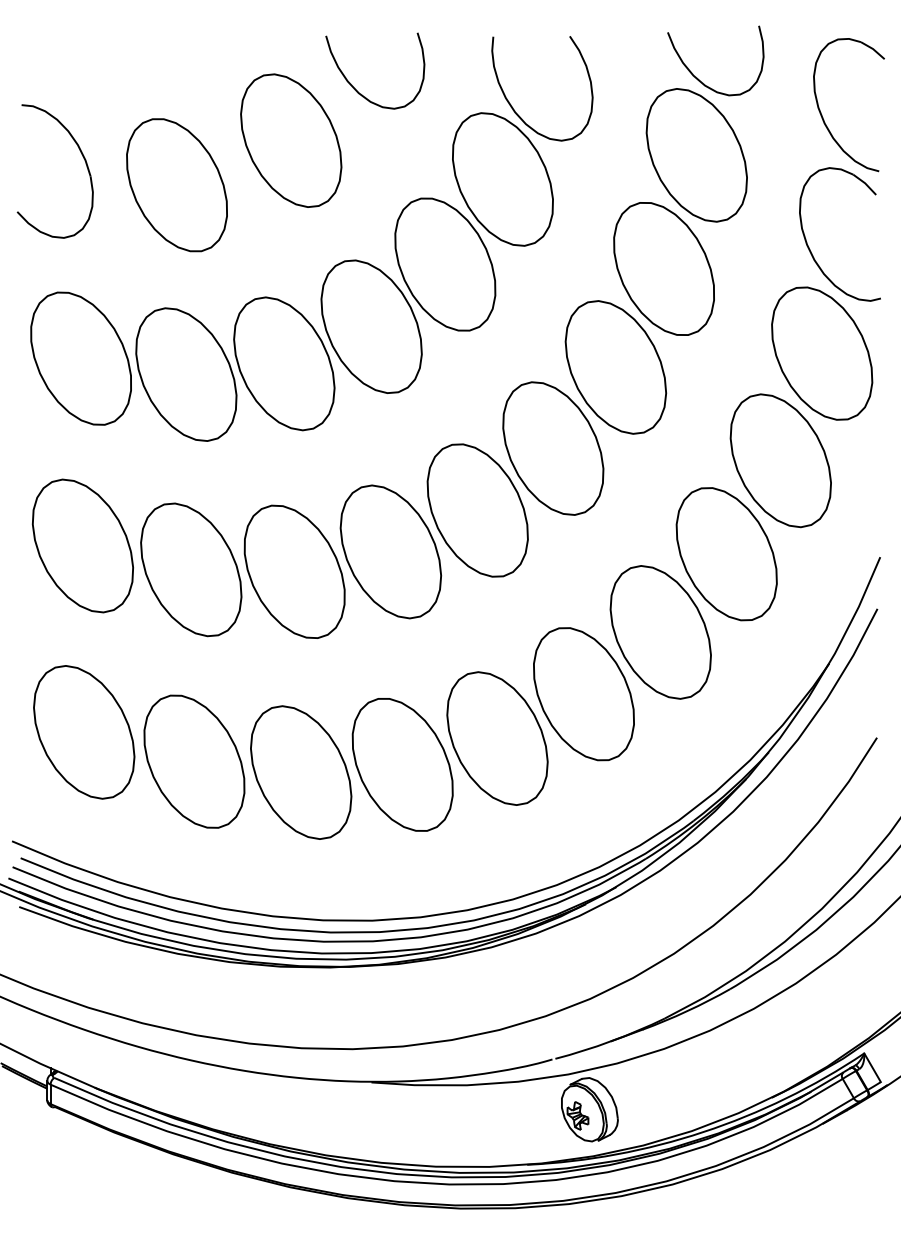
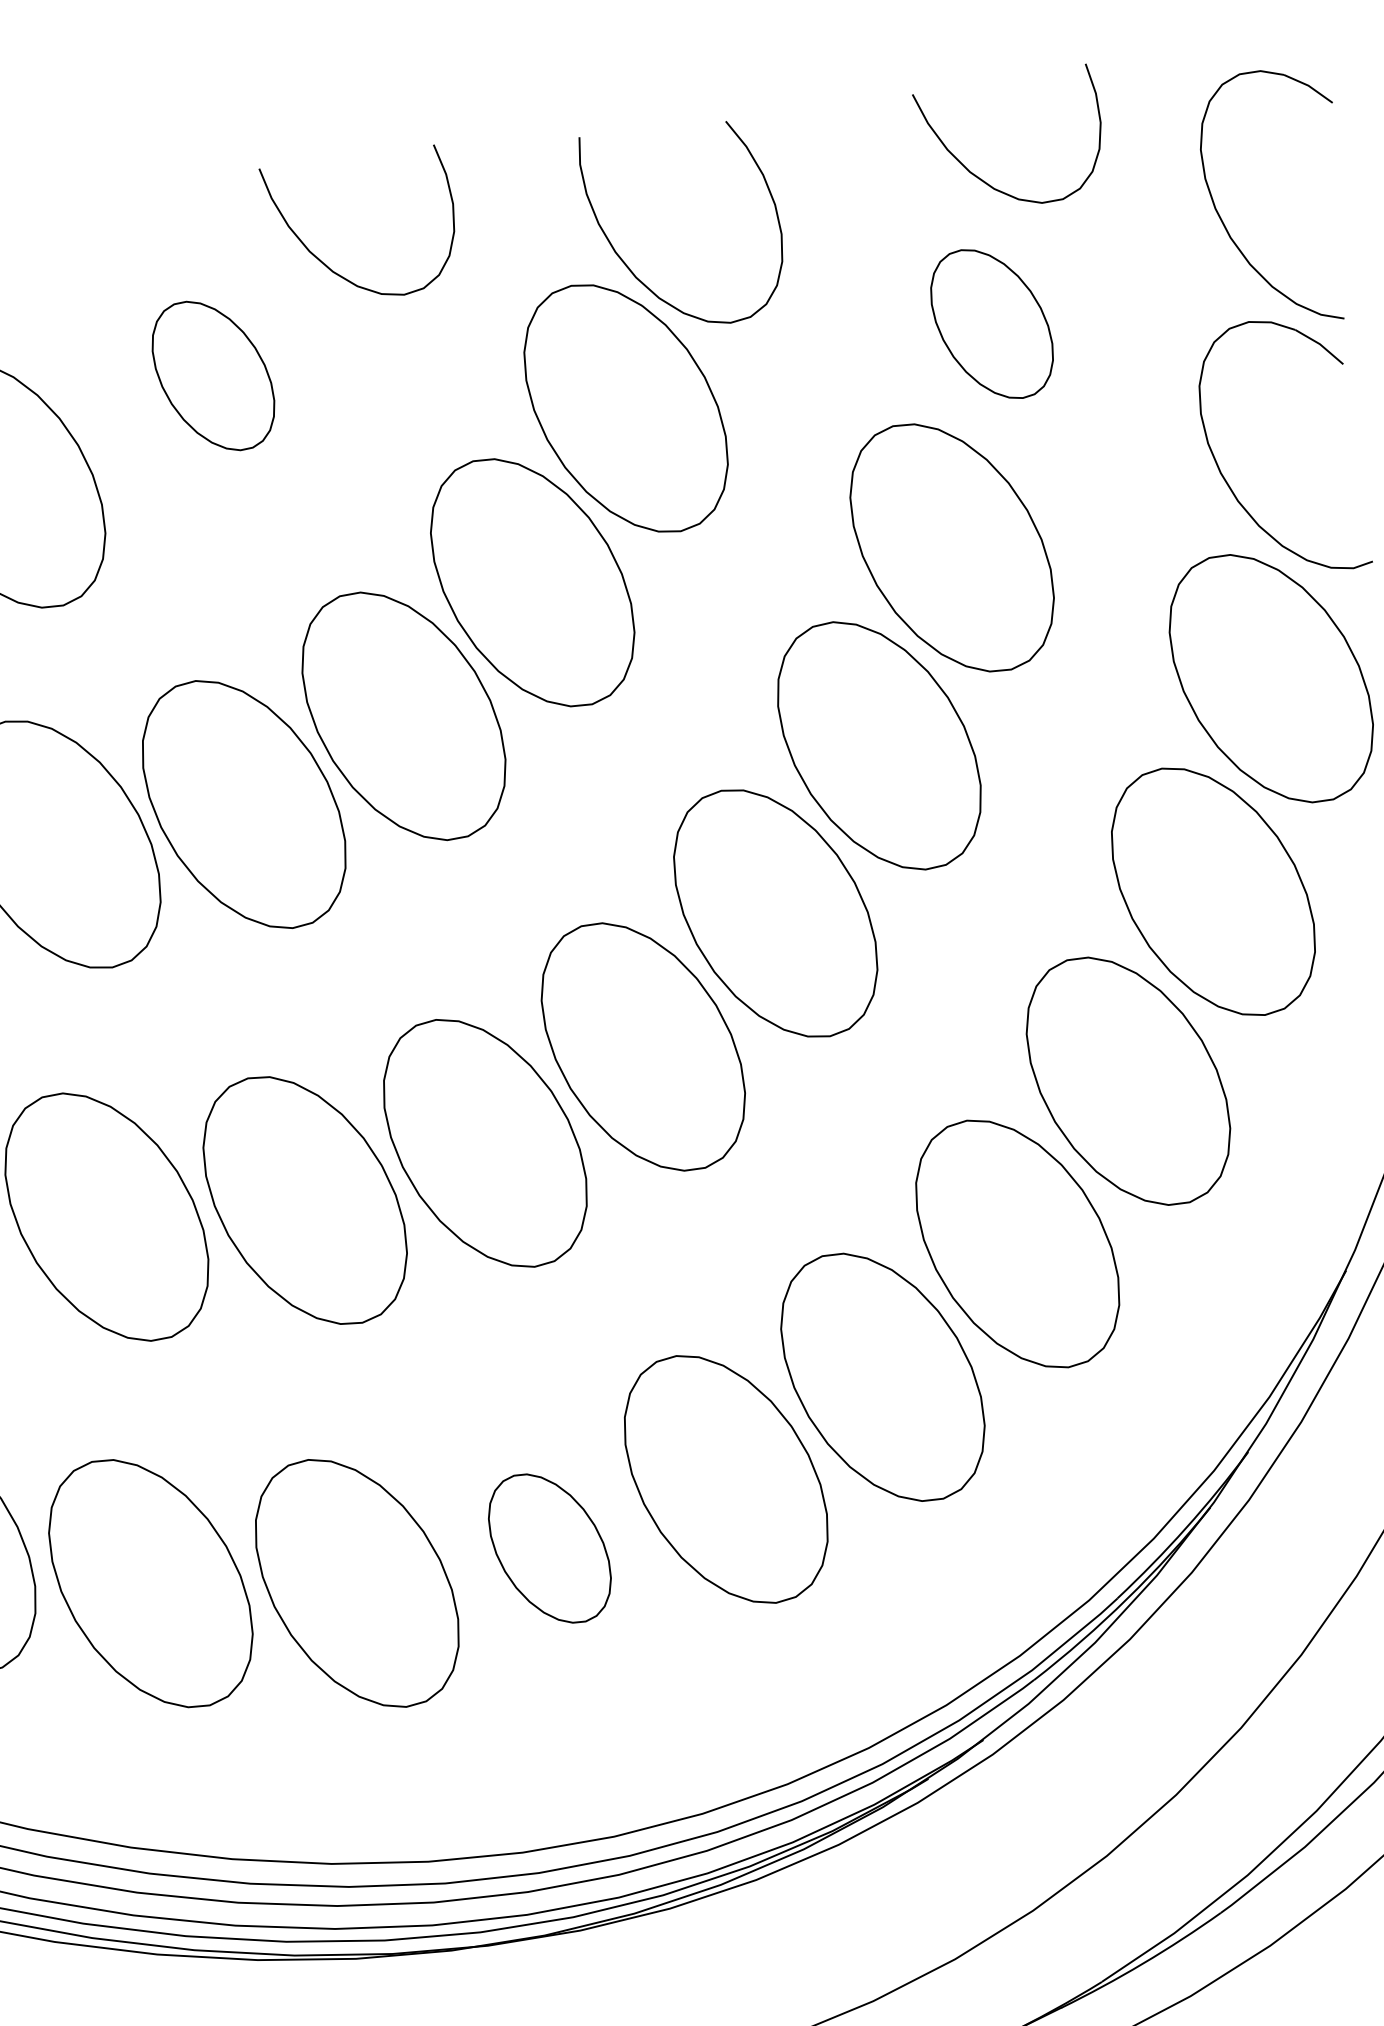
part: (291, 140) -> (213, 375), size x0.6
part: (696, 155) -> (991, 324), size x0.6
part: (402, 764) -> (549, 1547), size x0.6

